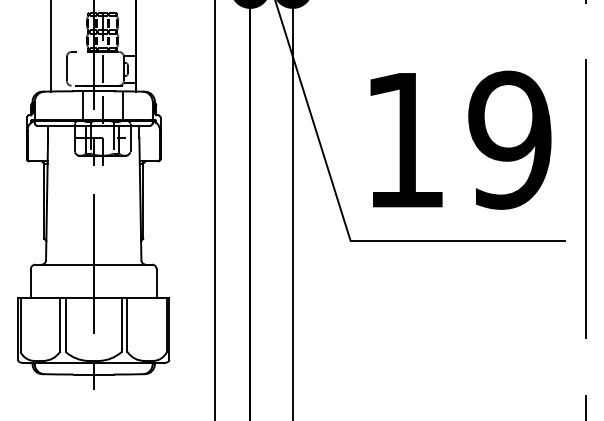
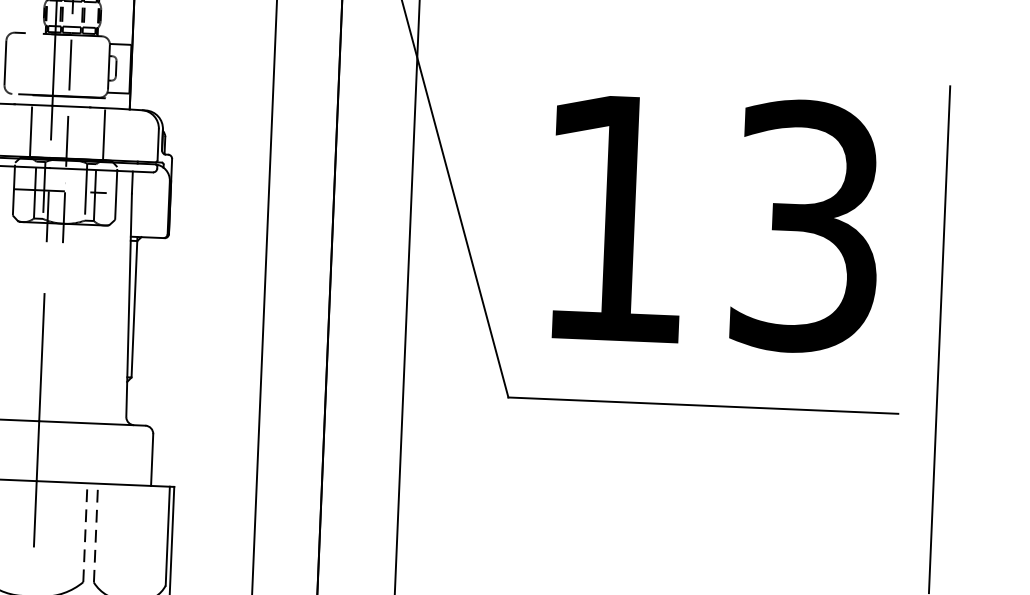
text: (509, 139) -> (805, 225), 19 -> 13
line: (121, 324) -> (85, 532), solid -> dashed
line: (127, 324) -> (96, 532), solid -> dashed

